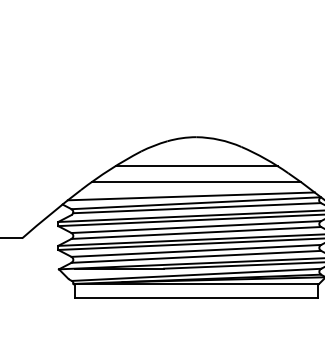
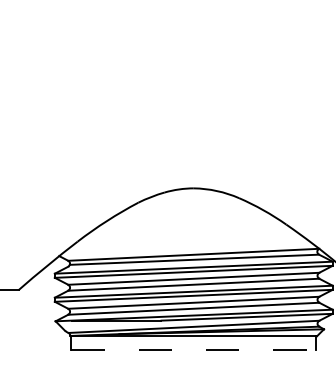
line: (196, 166) -> (193, 217), removed
line: (196, 182) -> (193, 233), removed
line: (191, 195) -> (188, 247), removed
line: (197, 297) -> (194, 349), solid -> dashed

